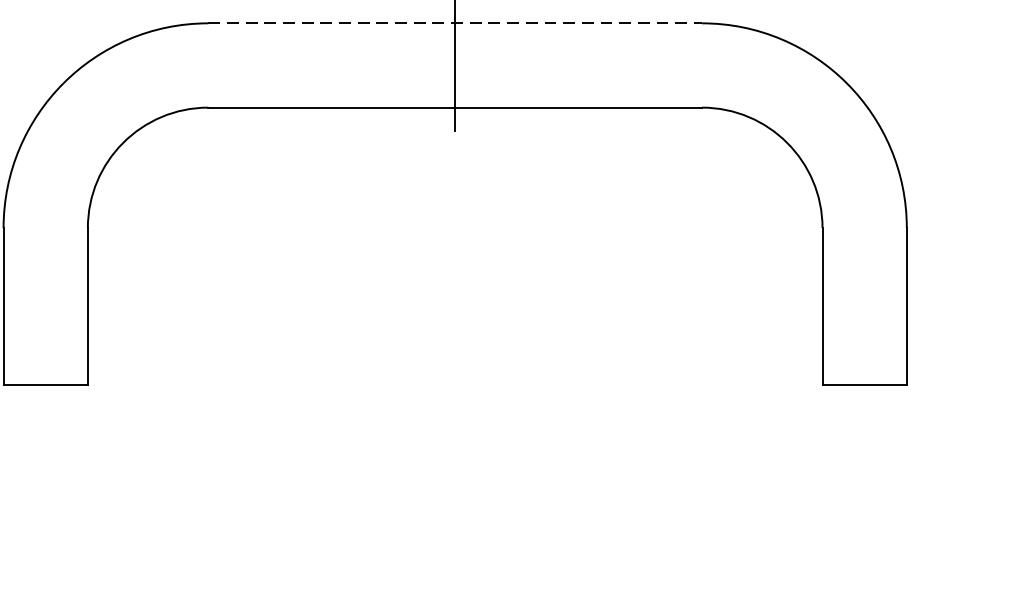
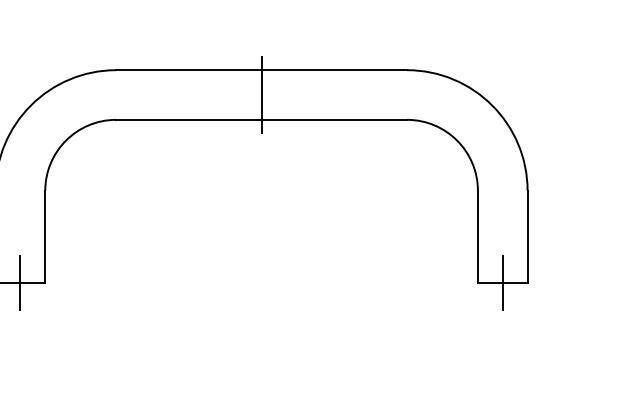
line: (456, 23) -> (262, 70), dashed -> solid
line: (45, 383) -> (20, 282), added
line: (864, 383) -> (502, 282), added

